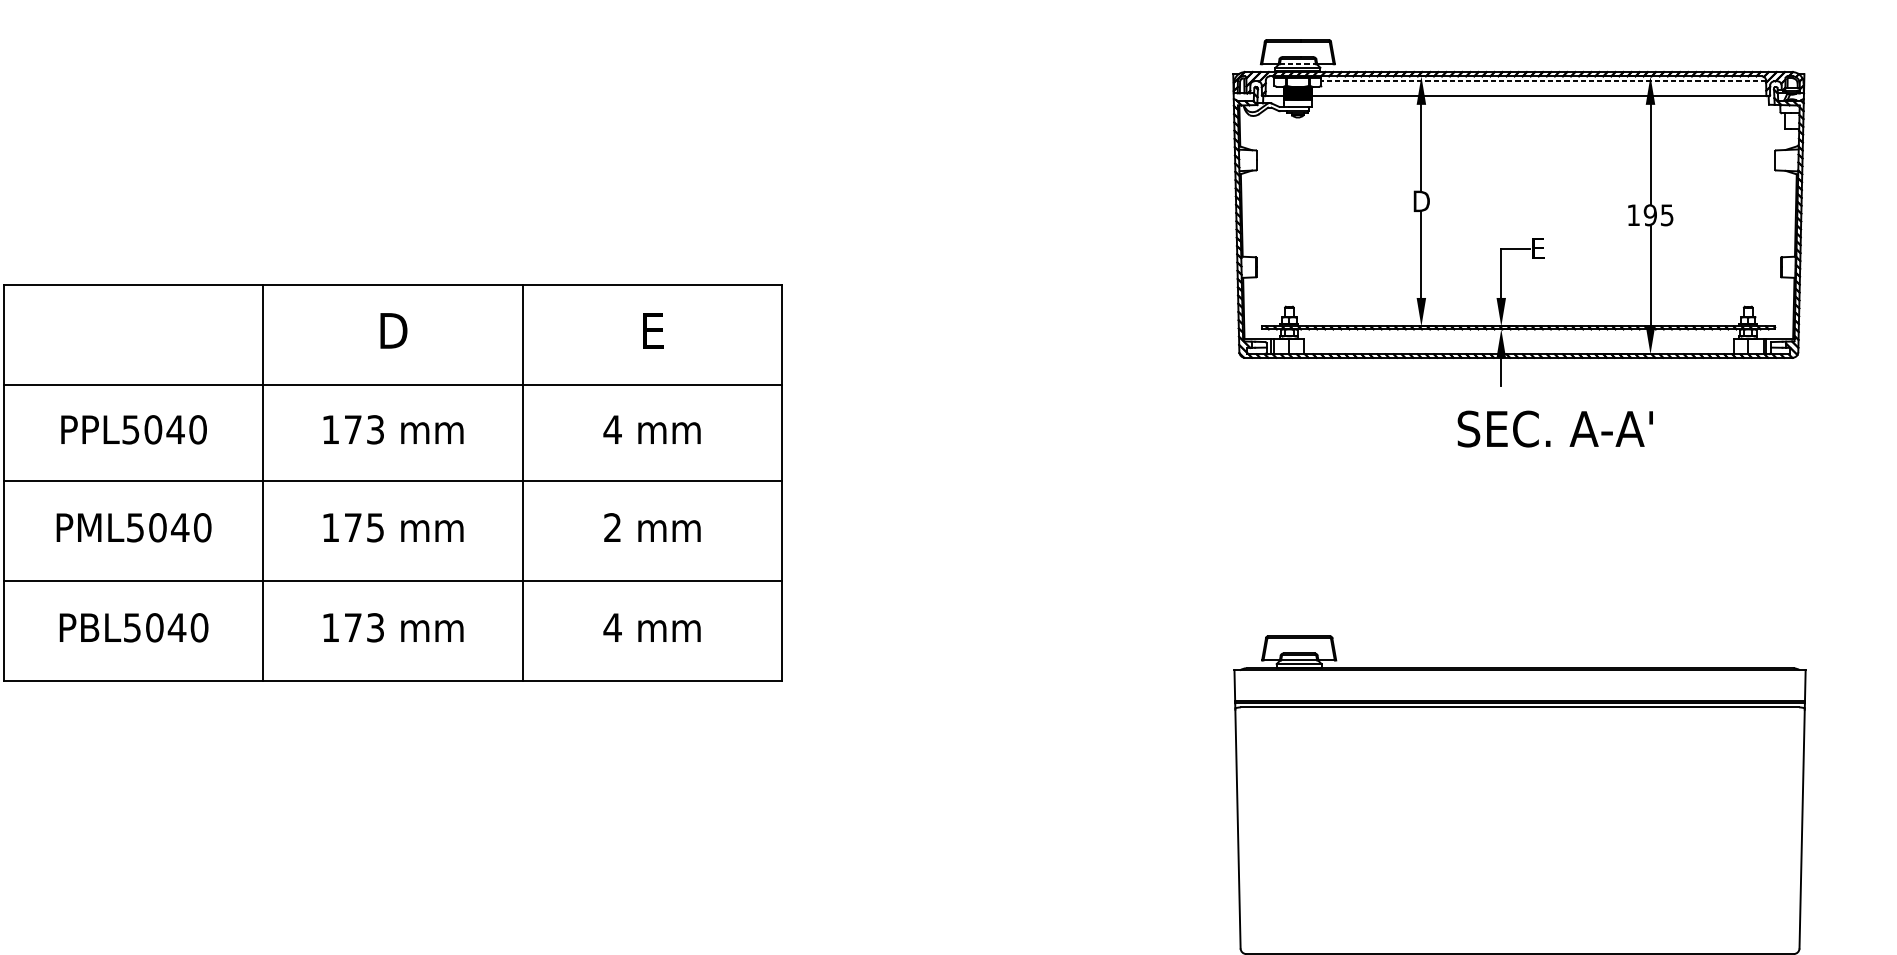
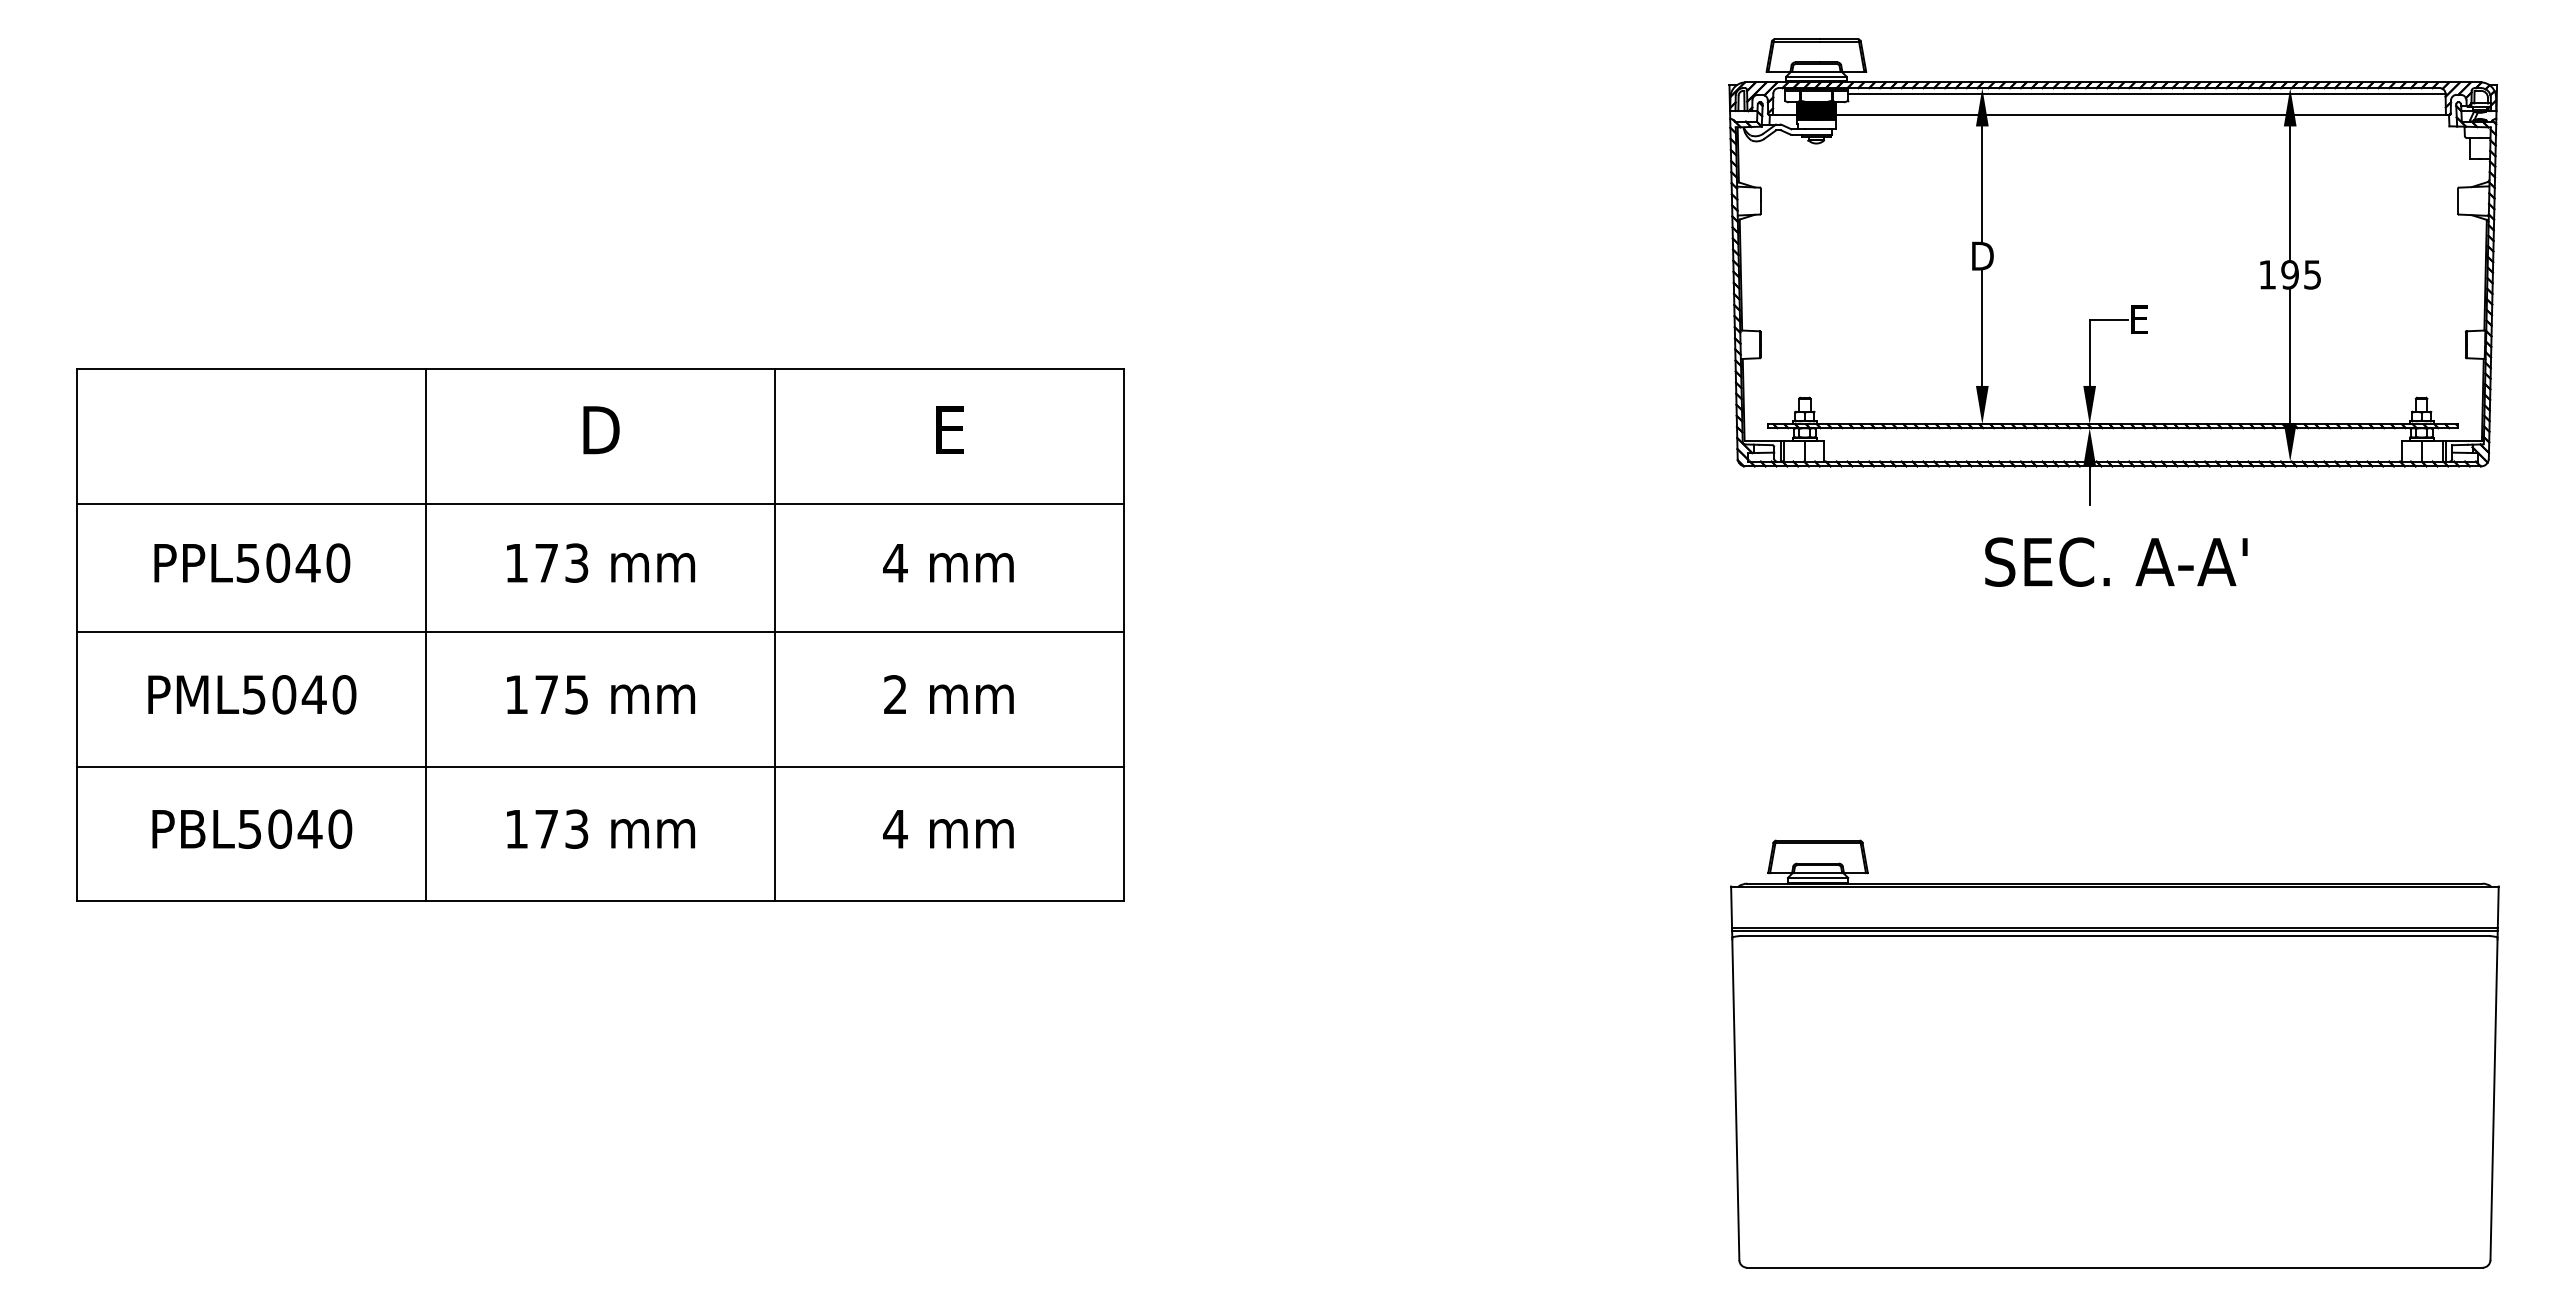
line: (1298, 63) -> (1816, 71), dashed -> solid
line: (1543, 80) -> (2146, 93), dashed -> solid
text: (1555, 428) -> (2116, 561), moved

